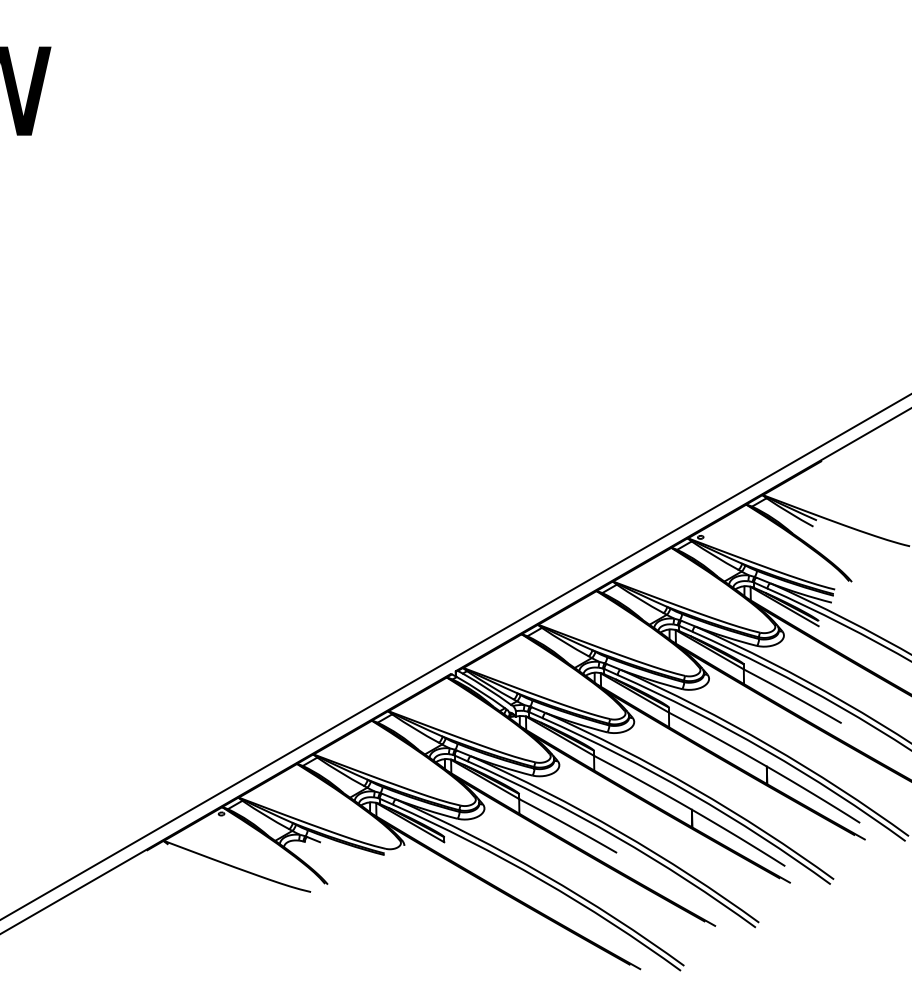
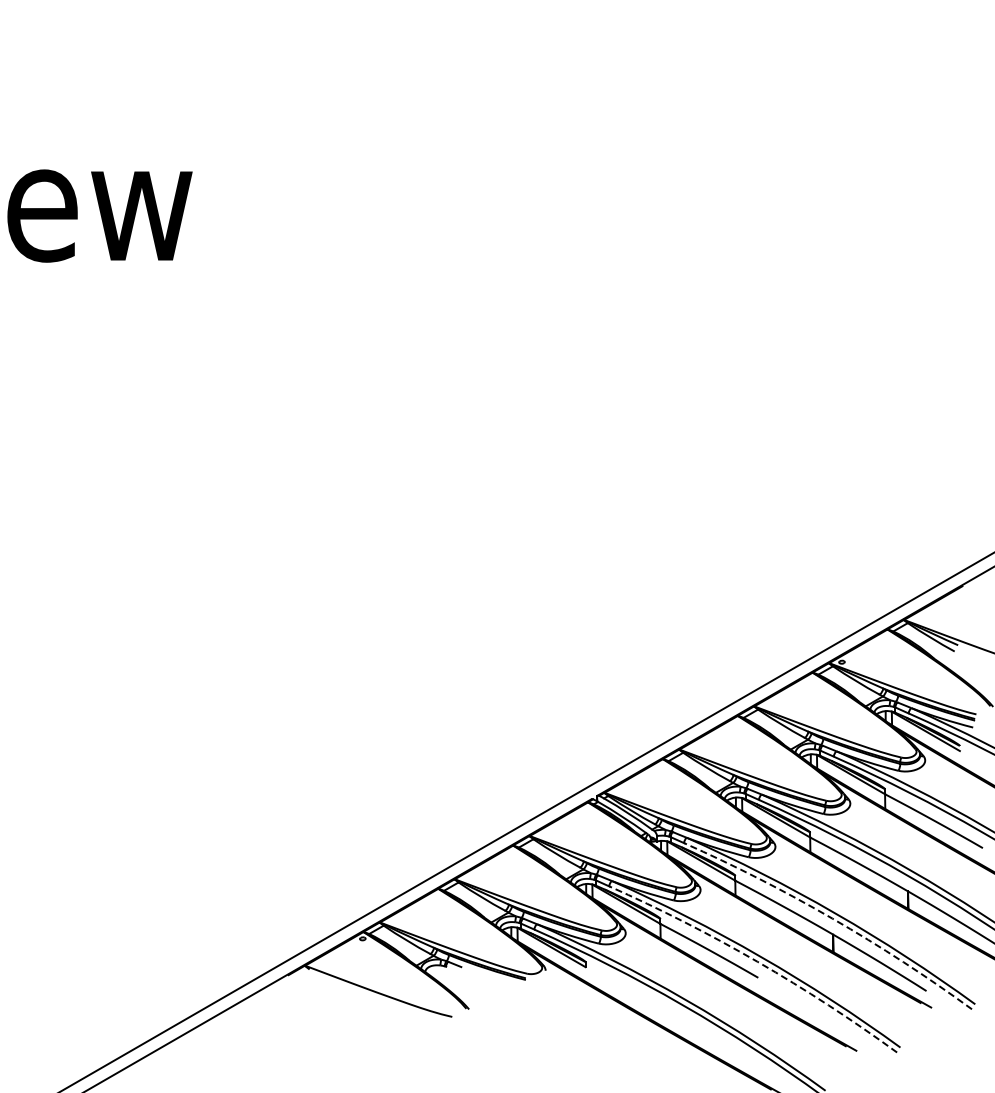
arc: (691, 793) -> (832, 918), solid -> dashed
arc: (616, 836) -> (757, 961), solid -> dashed

